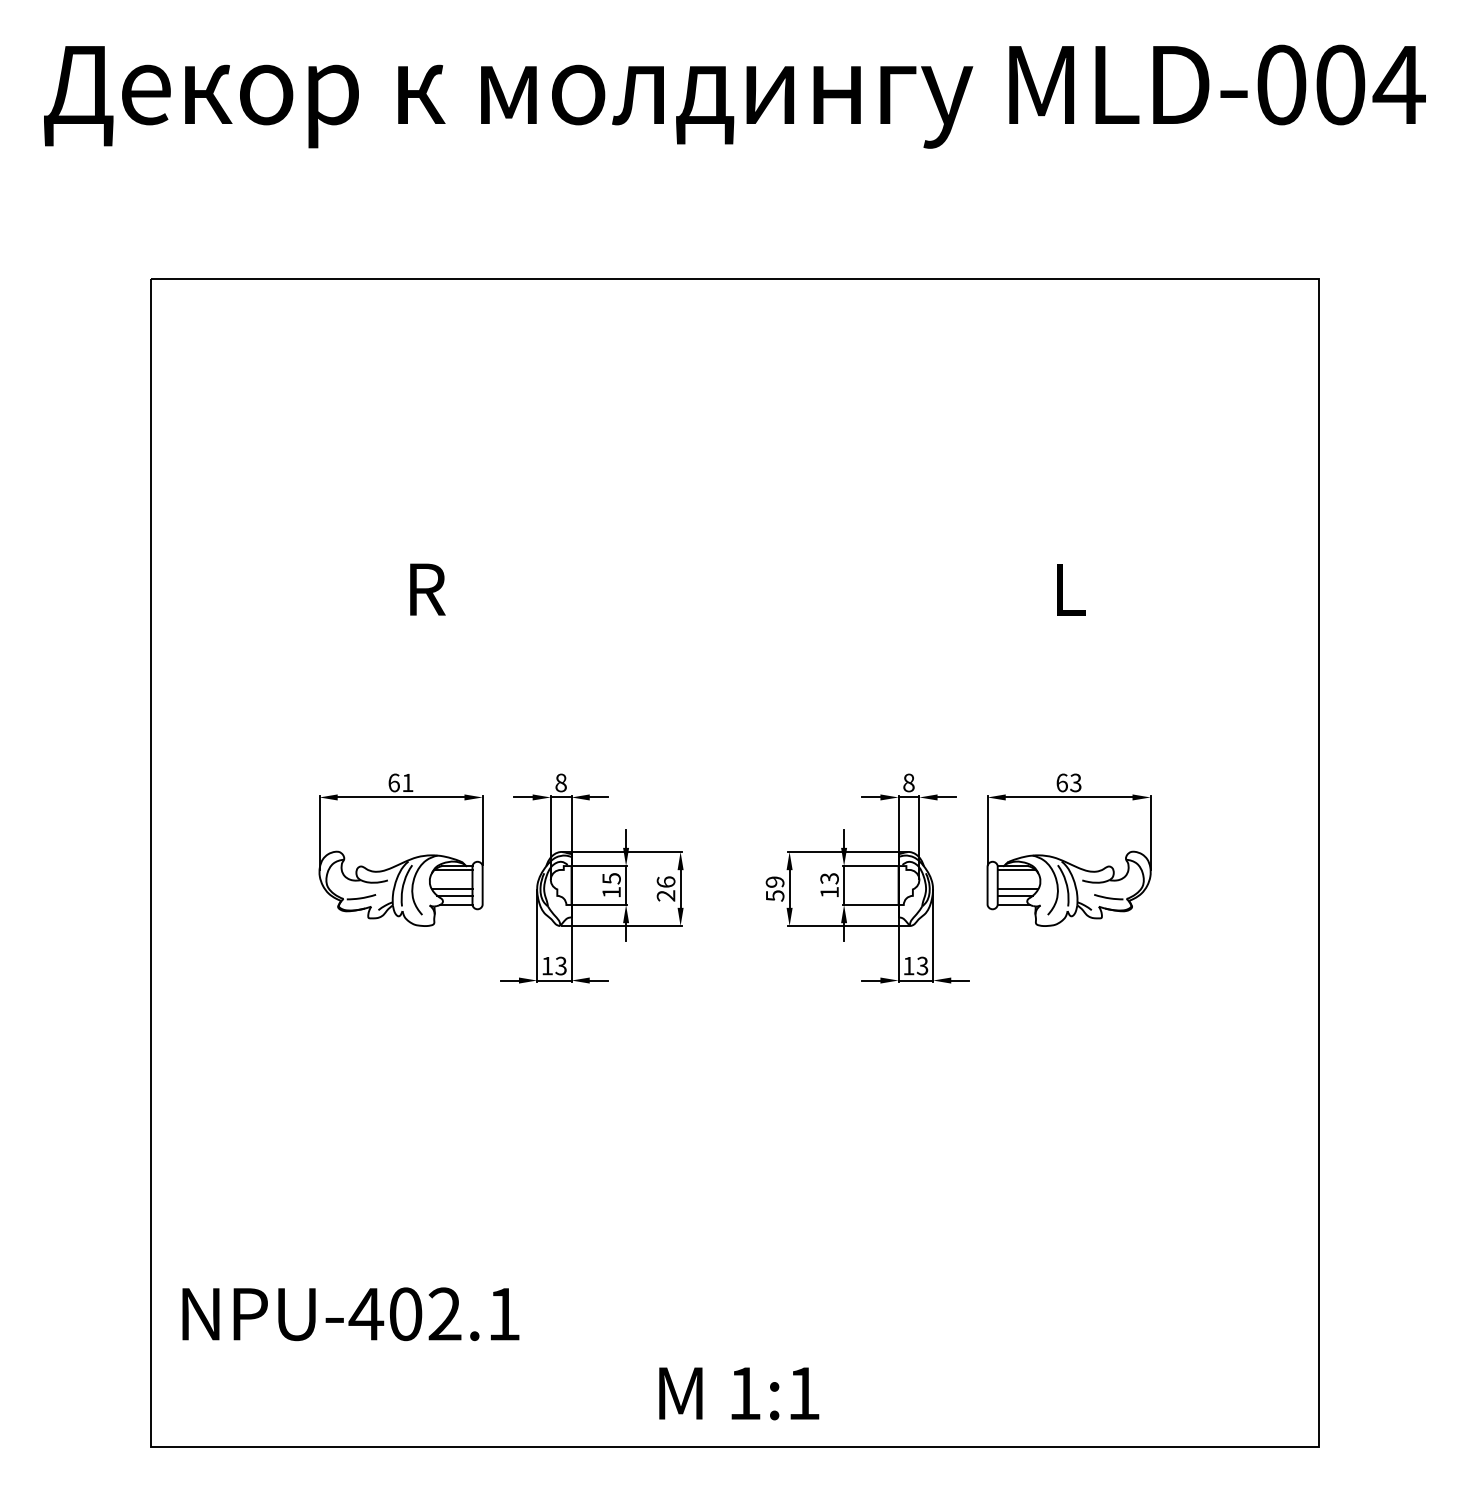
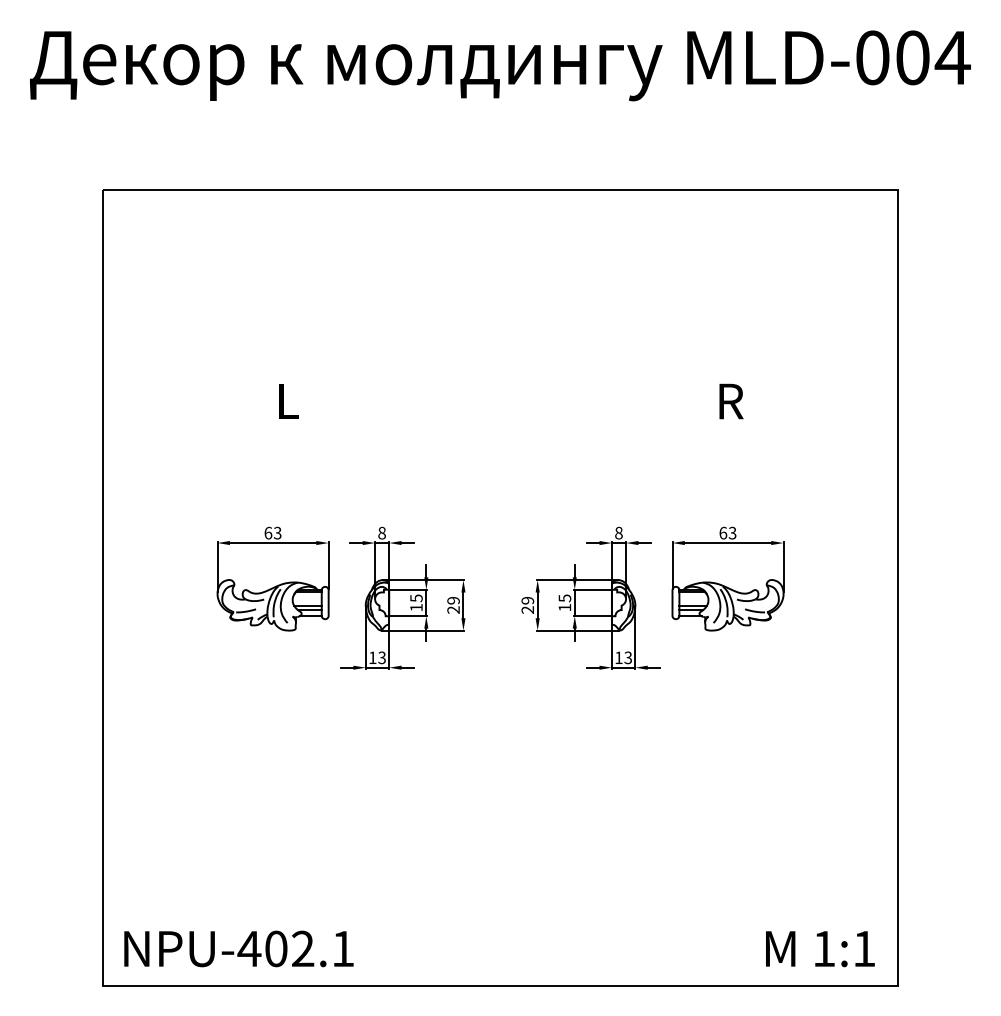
text: (428, 589) -> (291, 401), R -> L
text: (1074, 589) -> (731, 401), L -> R
text: (407, 781) -> (277, 532), 61 -> 63
text: (828, 877) -> (564, 597), 13 -> 15
text: (665, 881) -> (453, 600), 26 -> 29
text: (774, 895) -> (527, 609), 59 -> 29
text: (350, 1313) -> (238, 948), moved
text: (739, 1394) -> (820, 949), moved

